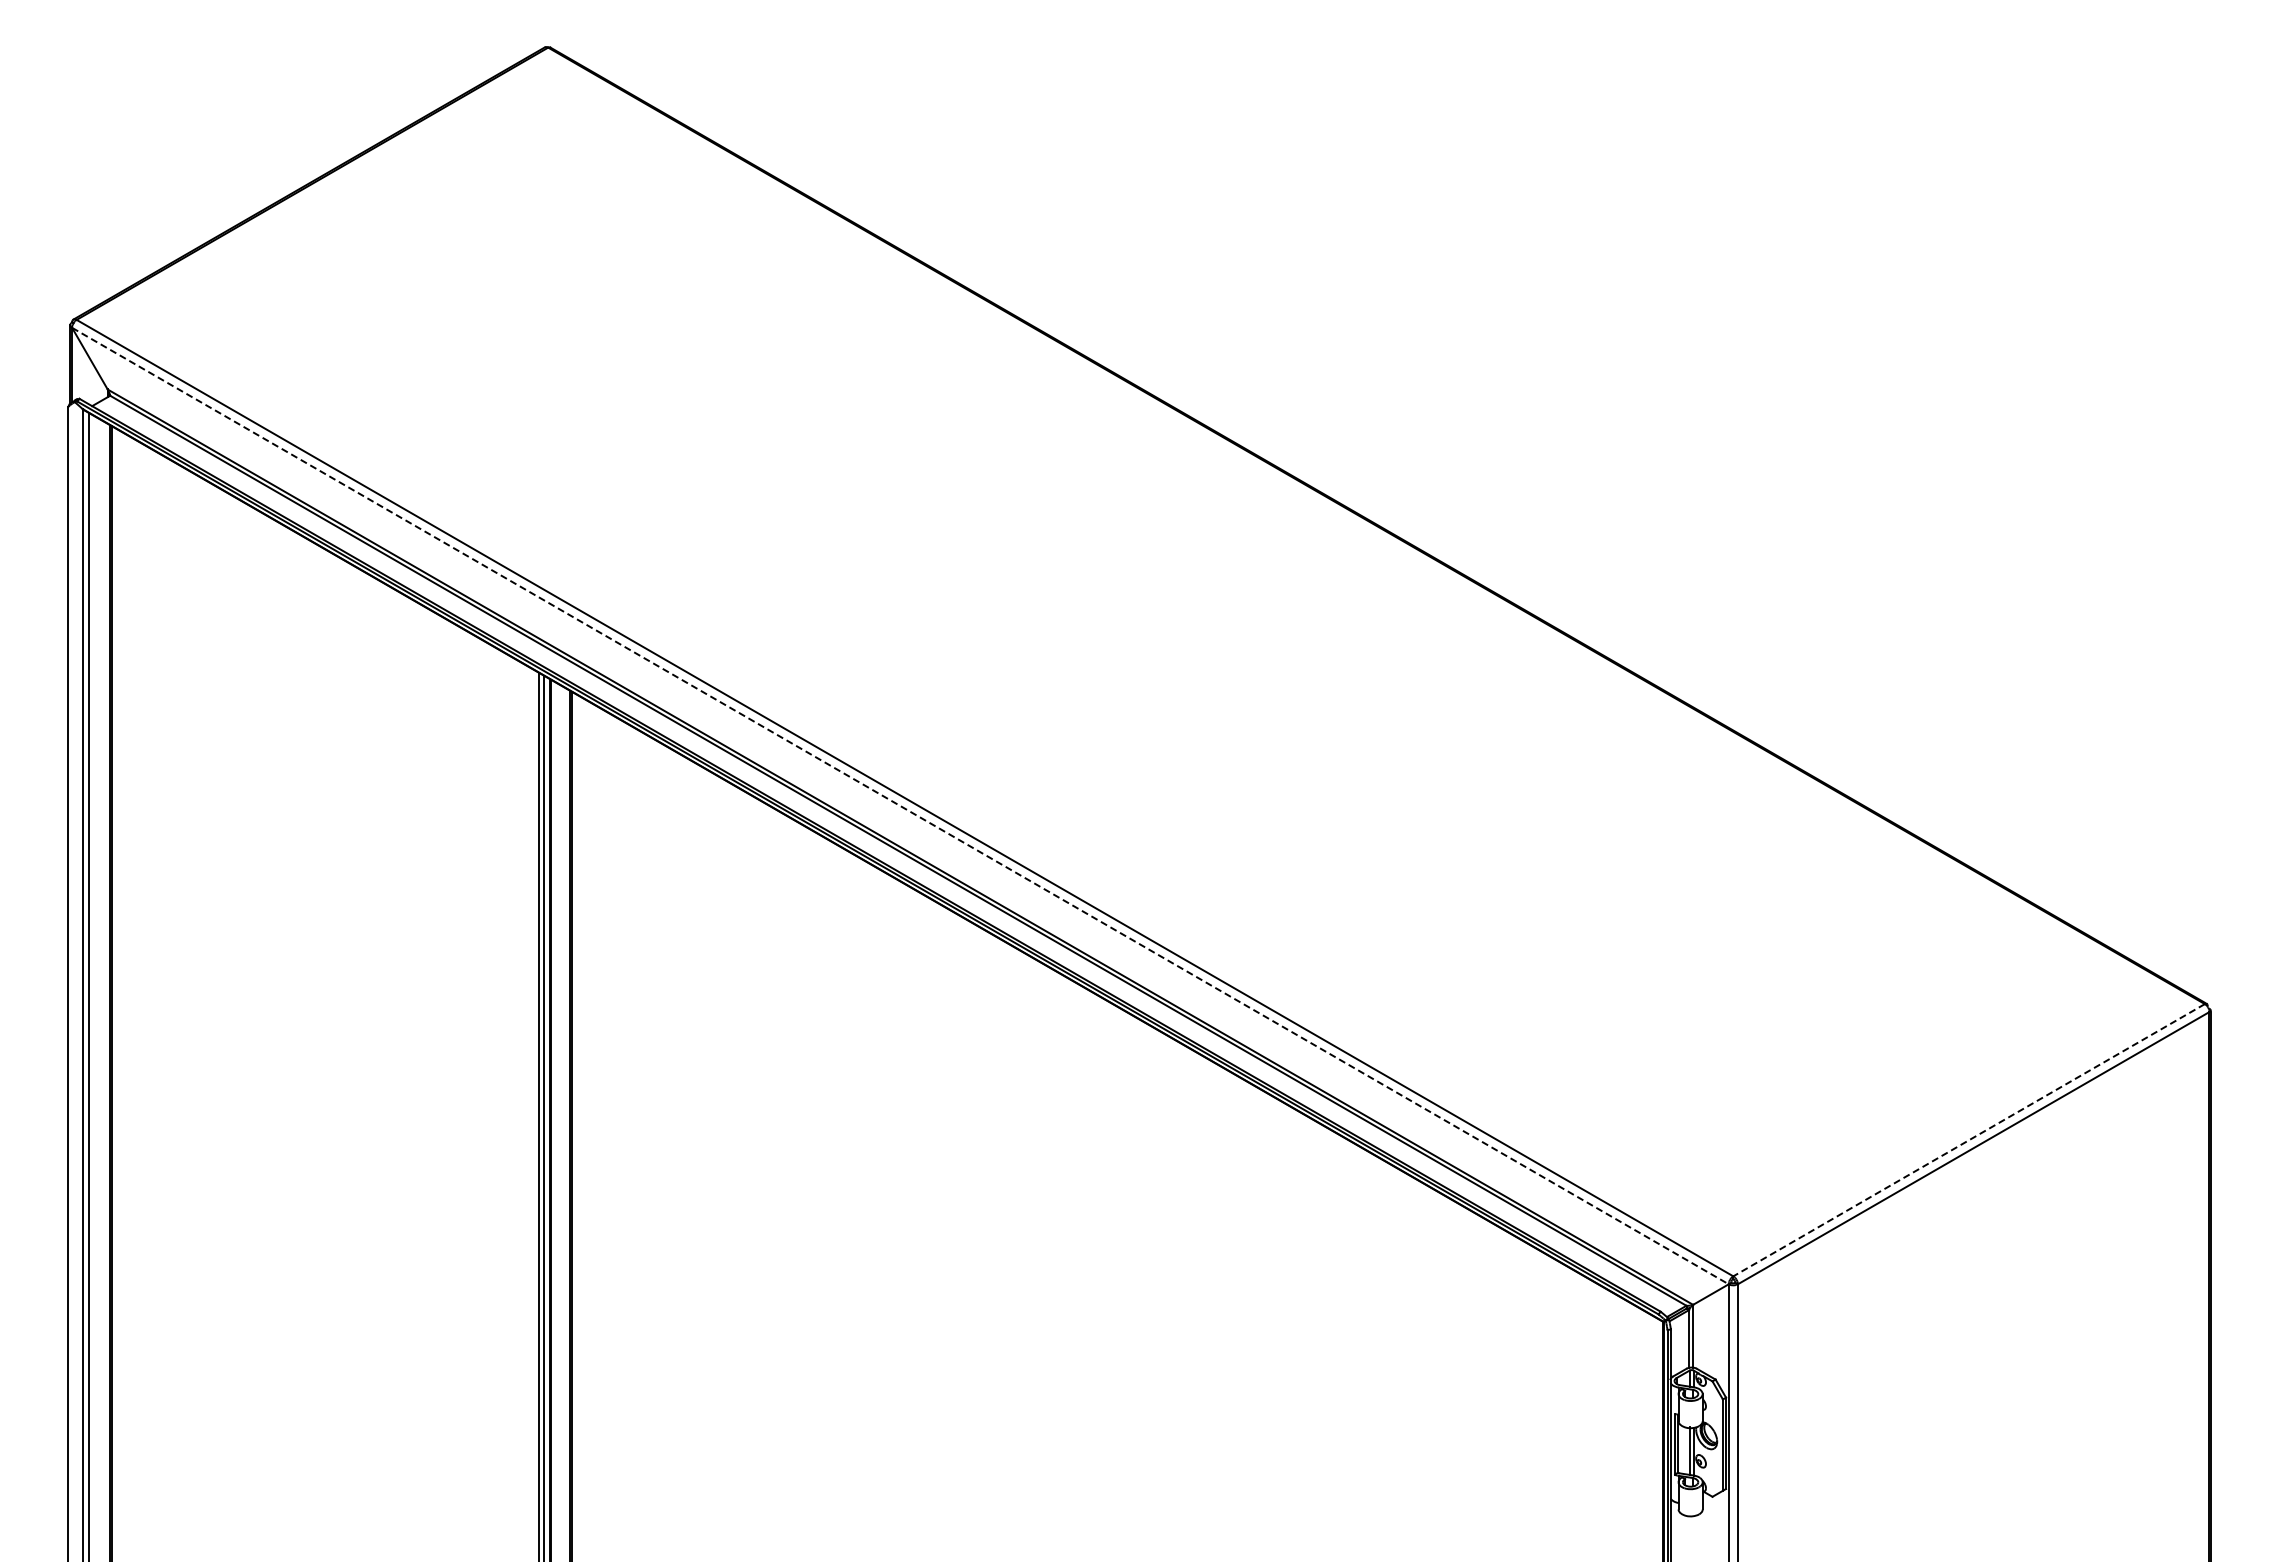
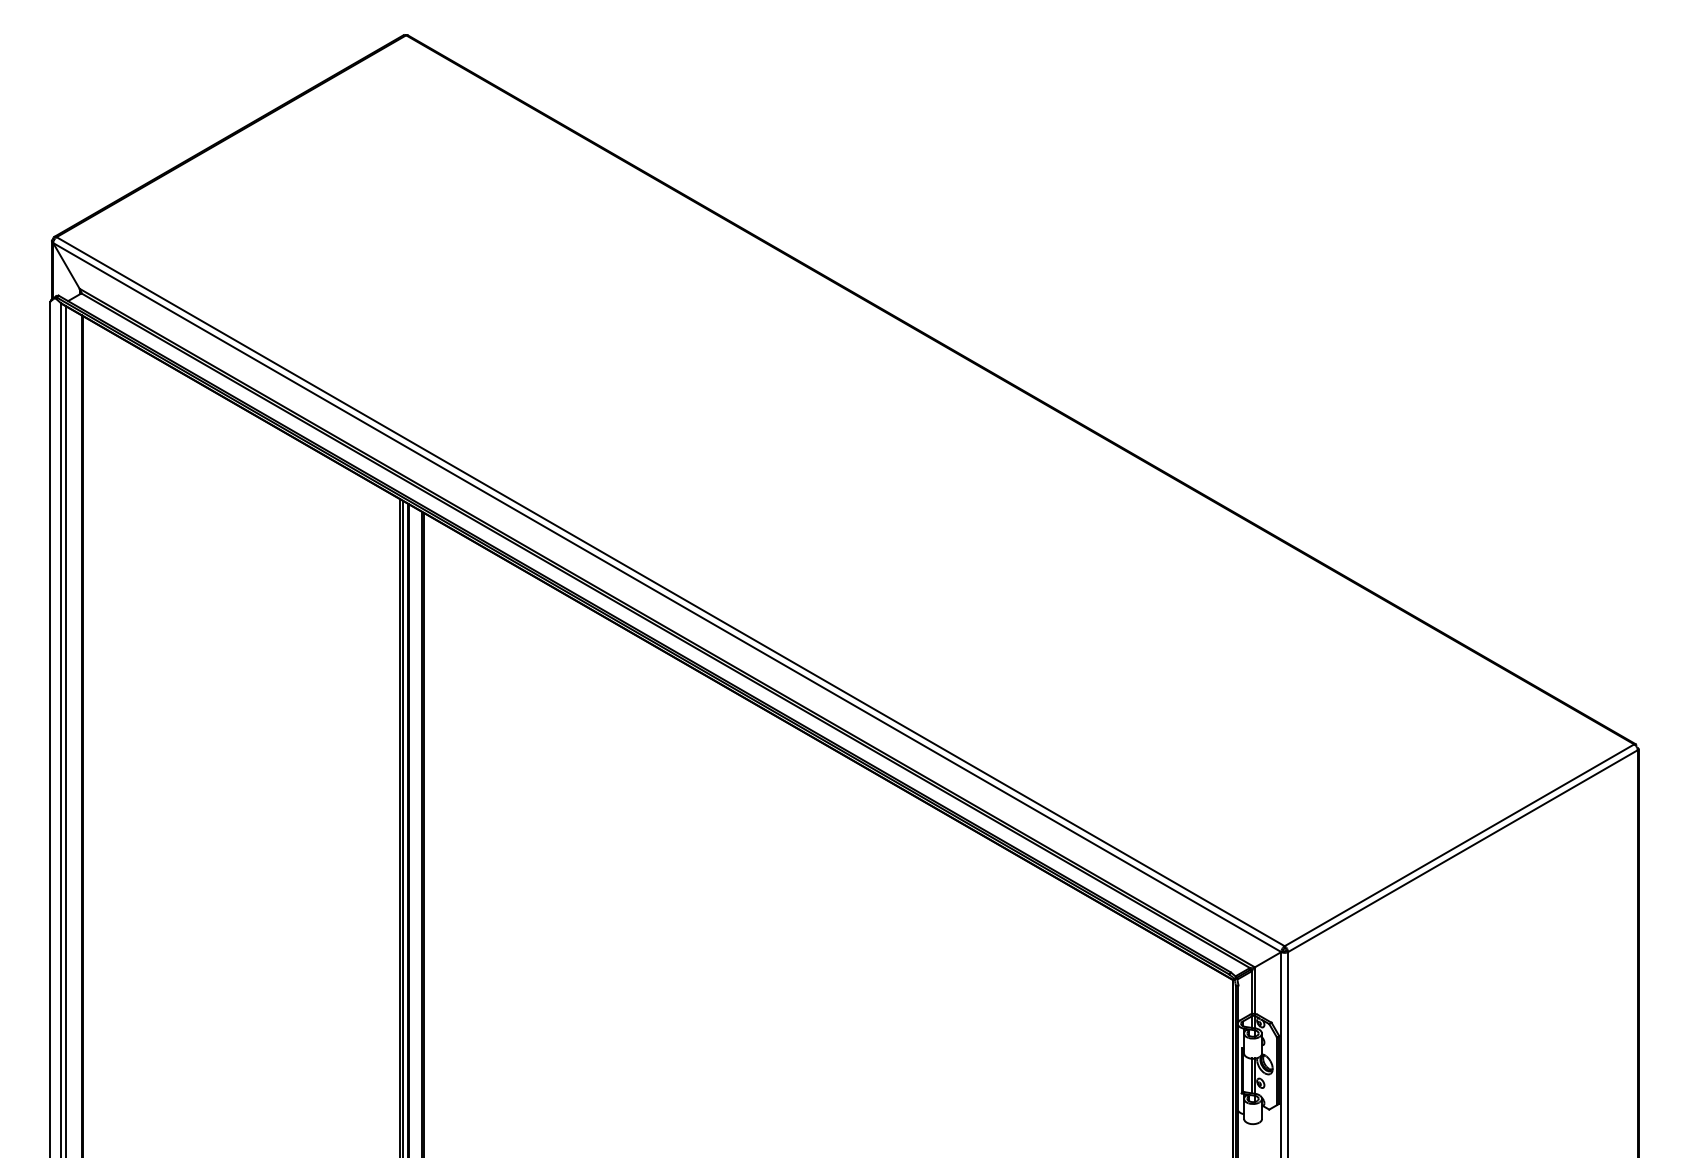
line: (900, 806) -> (667, 597), dashed -> solid
line: (1968, 1140) -> (1459, 845), dashed -> solid

